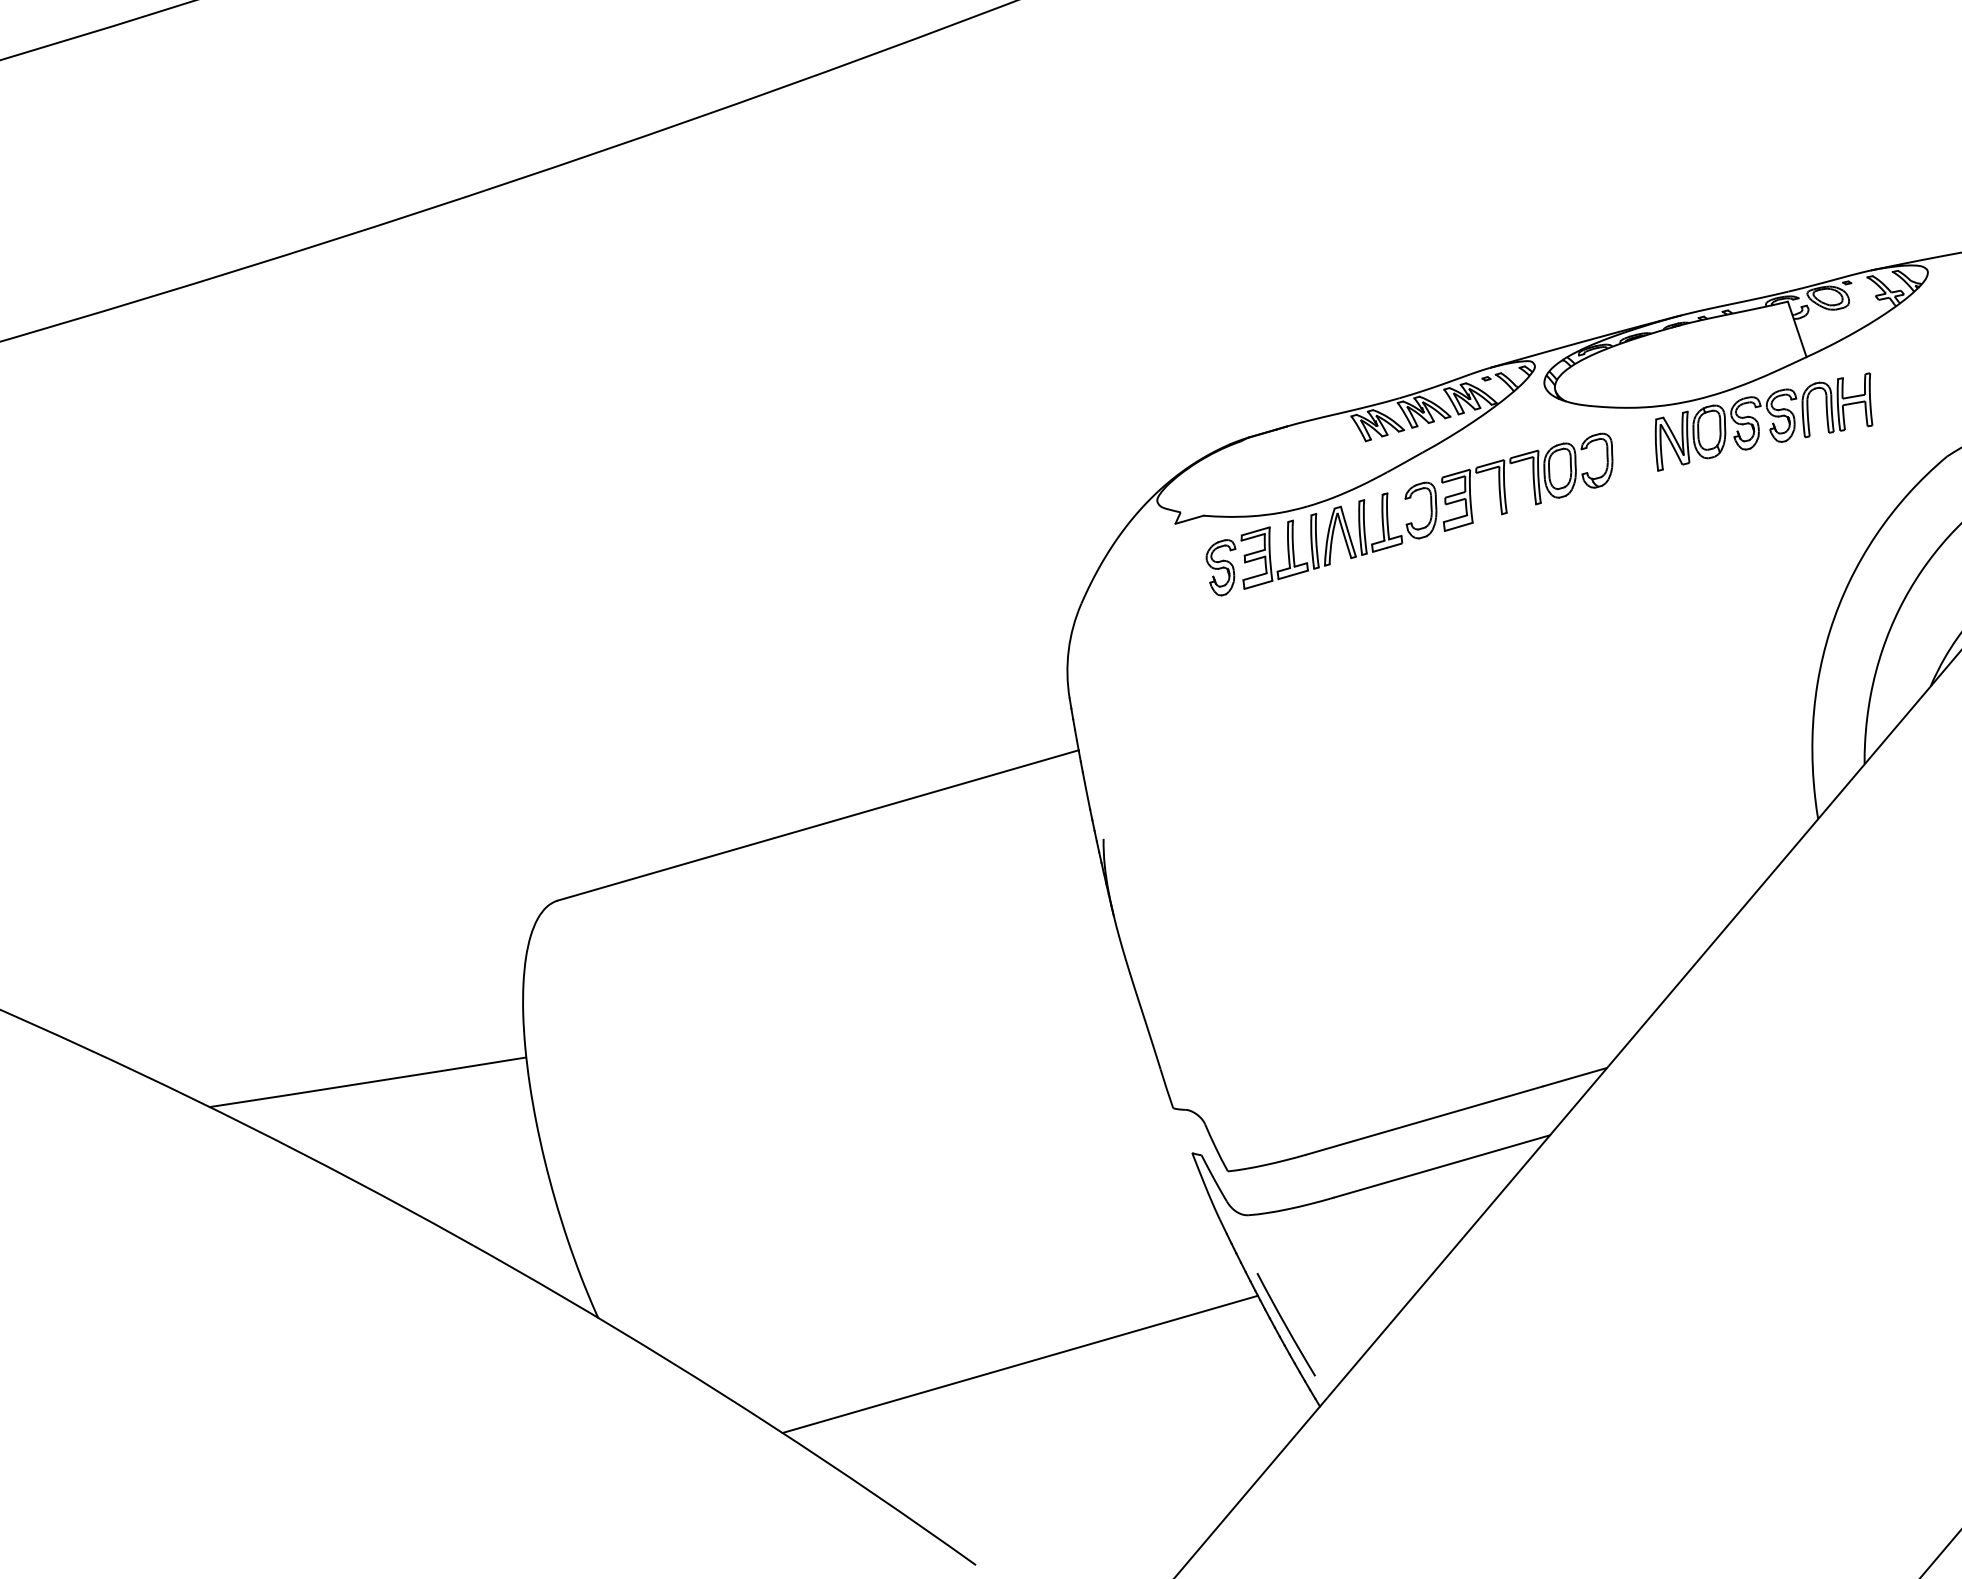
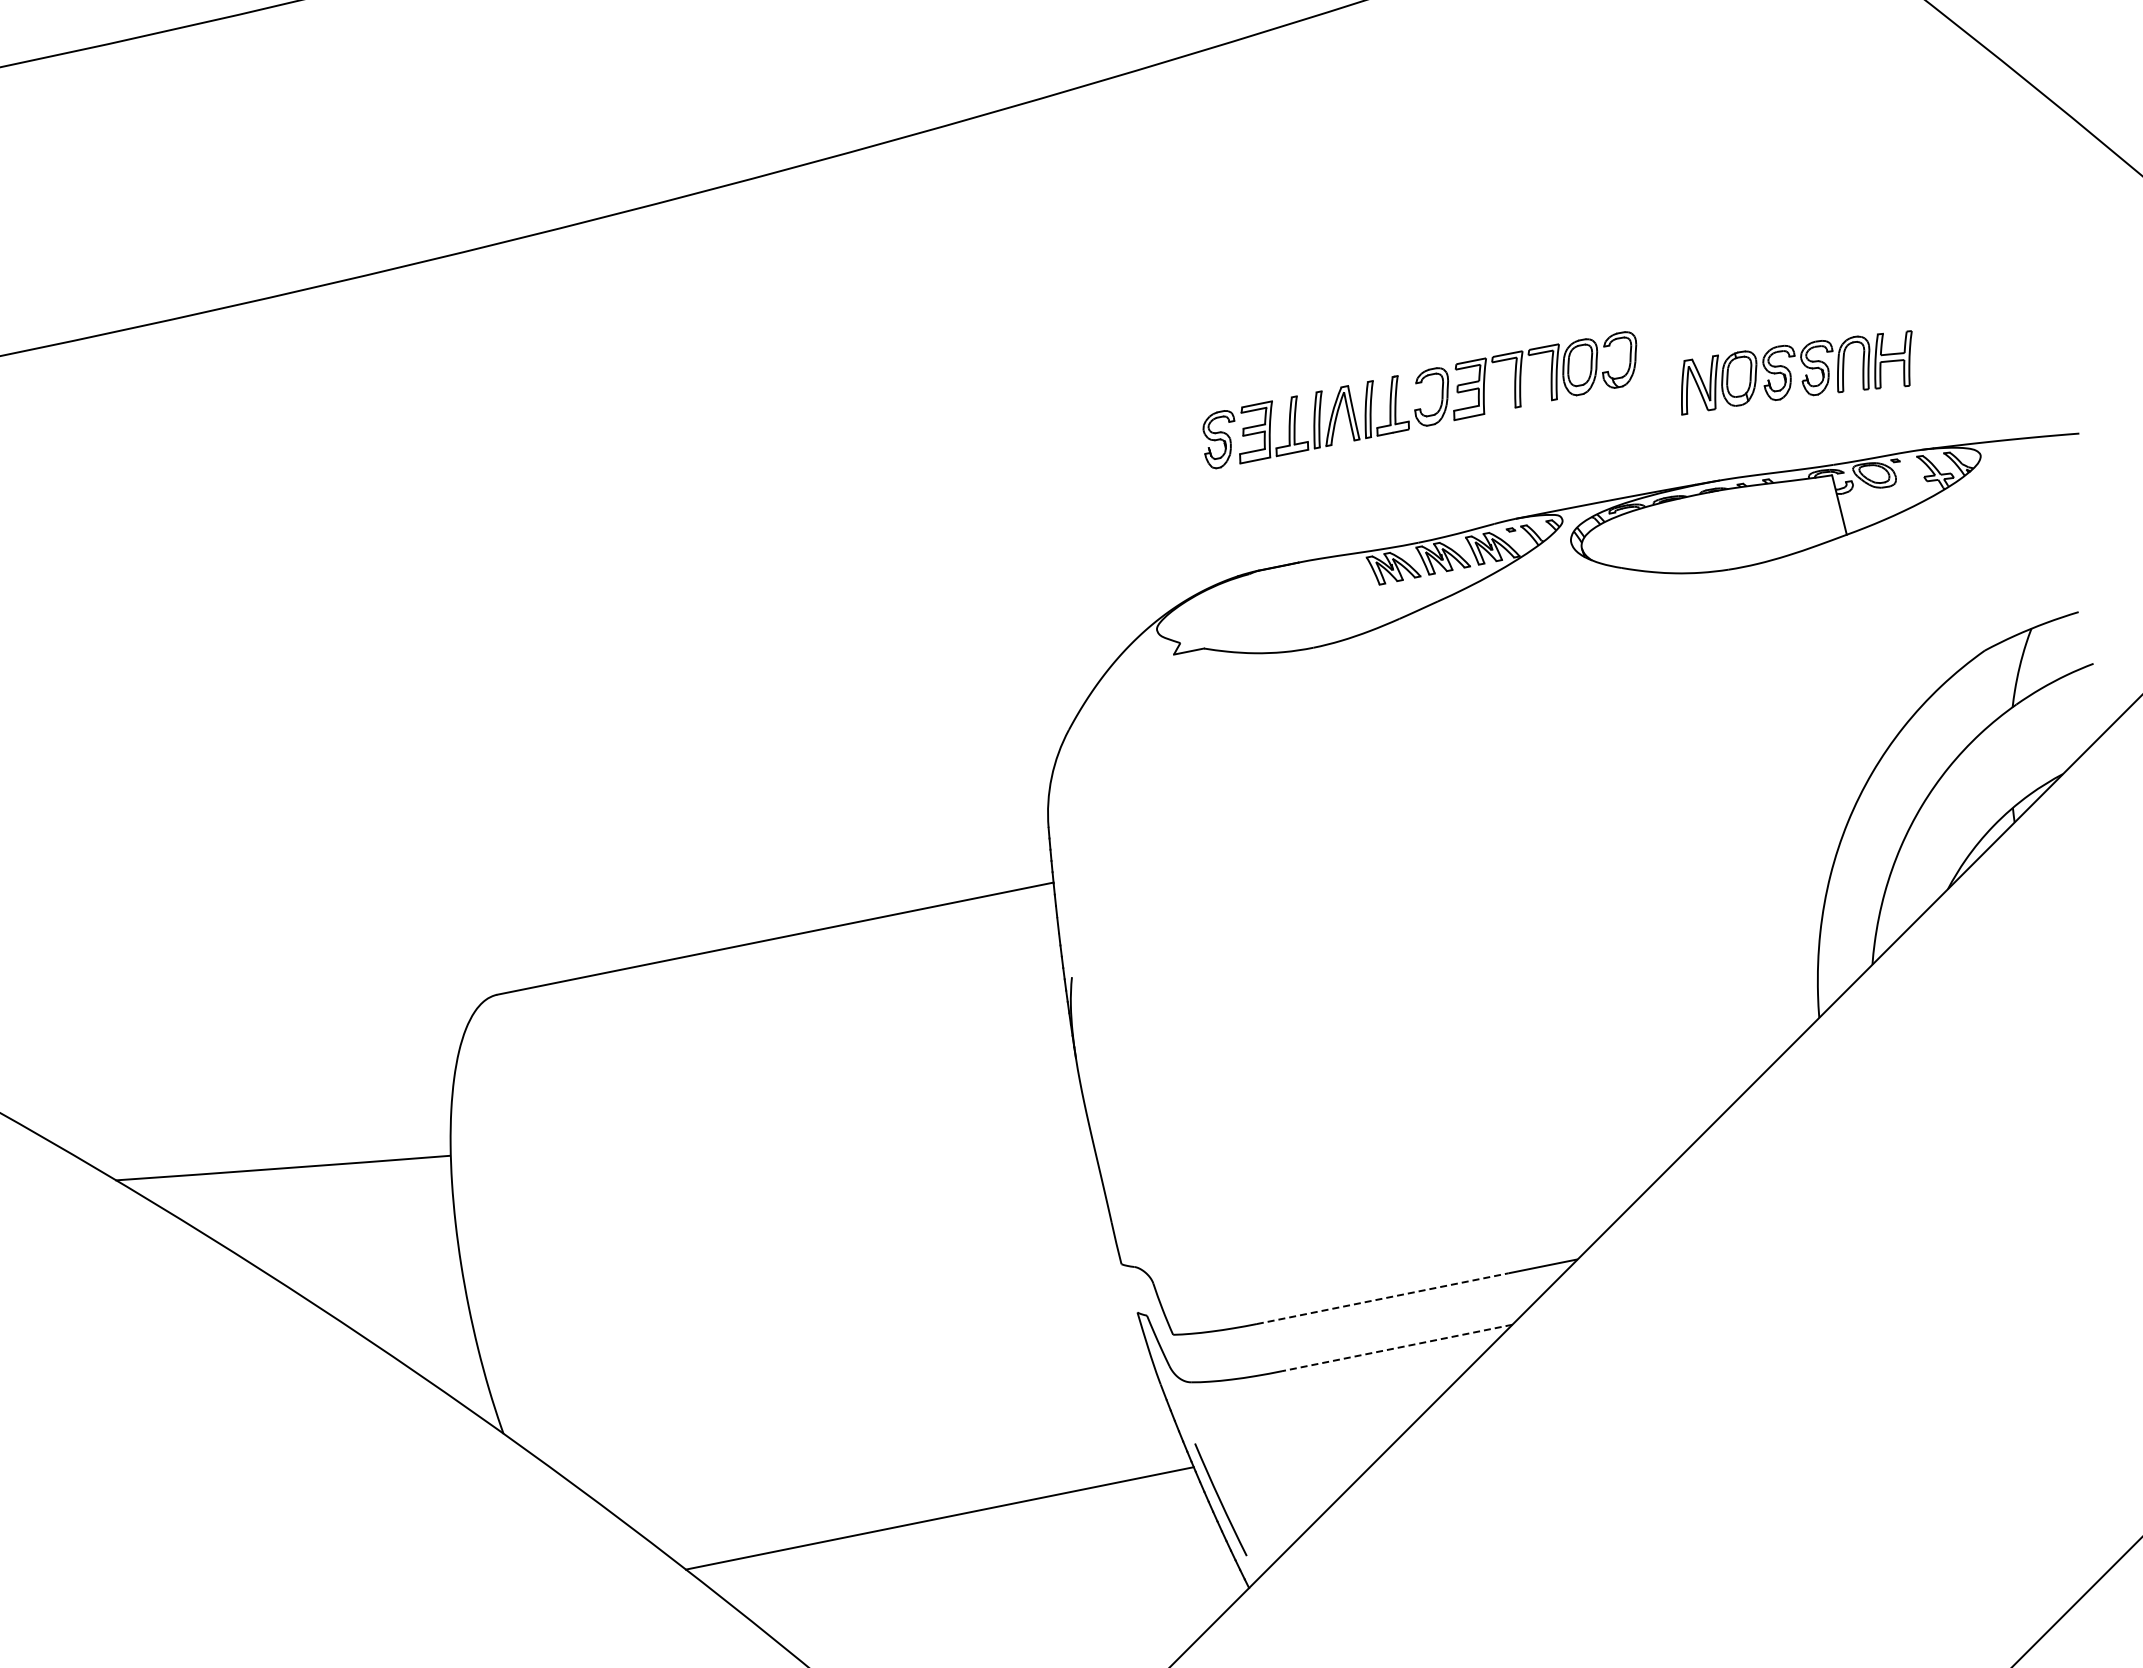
part: (1763, 421) -> (1796, 372), moved
part: (1410, 522) -> (1419, 408), moved
line: (1425, 1120) -> (1383, 1298), solid -> dashed
line: (1441, 1166) -> (1396, 1348), solid -> dashed

